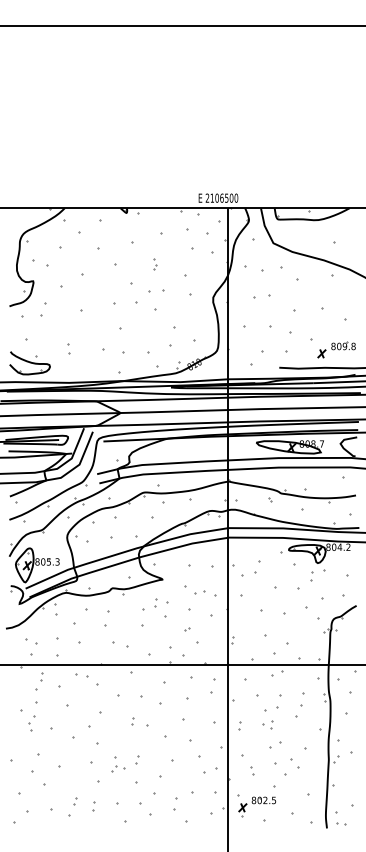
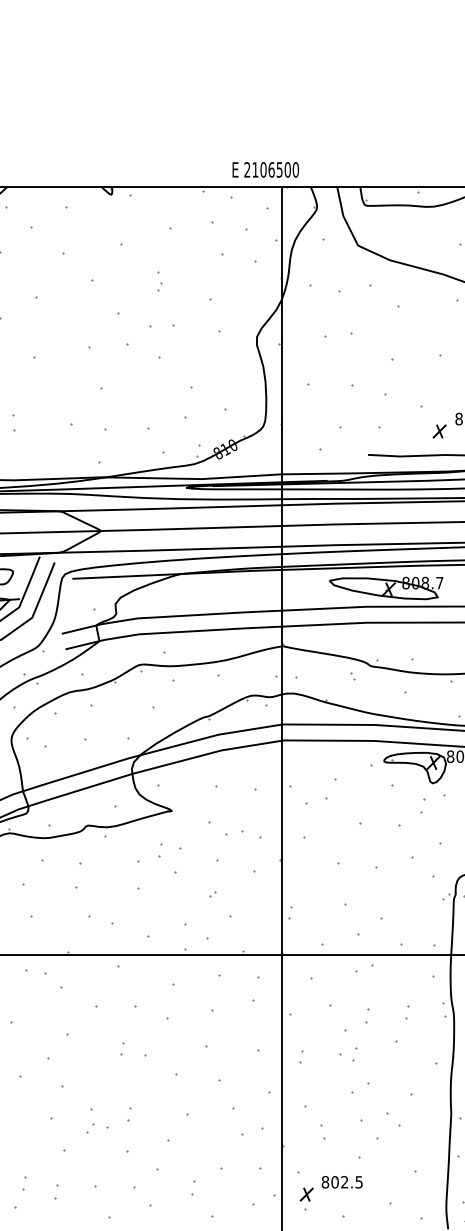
part: (302, 699) -> (407, 1012), size x0.62
part: (278, 701) -> (366, 1015), size x0.62
part: (175, 803) -> (193, 1187), size x0.62

